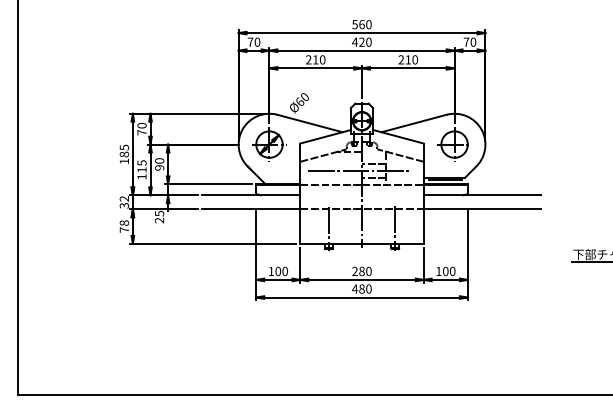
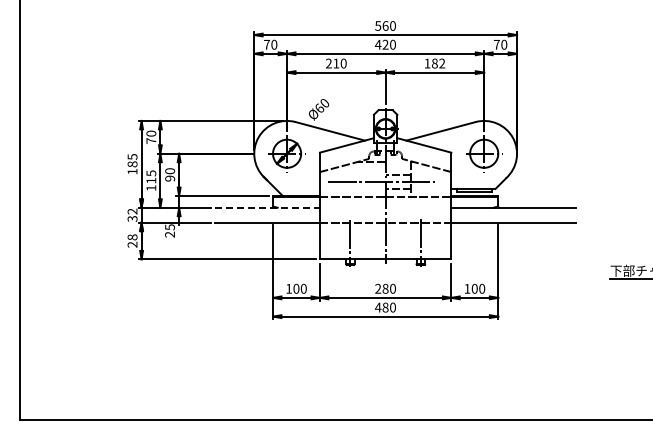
text: (407, 59) -> (434, 63), 210 -> 182
line: (252, 195) -> (268, 207), solid -> dashed
text: (124, 229) -> (132, 244), 78 -> 28

